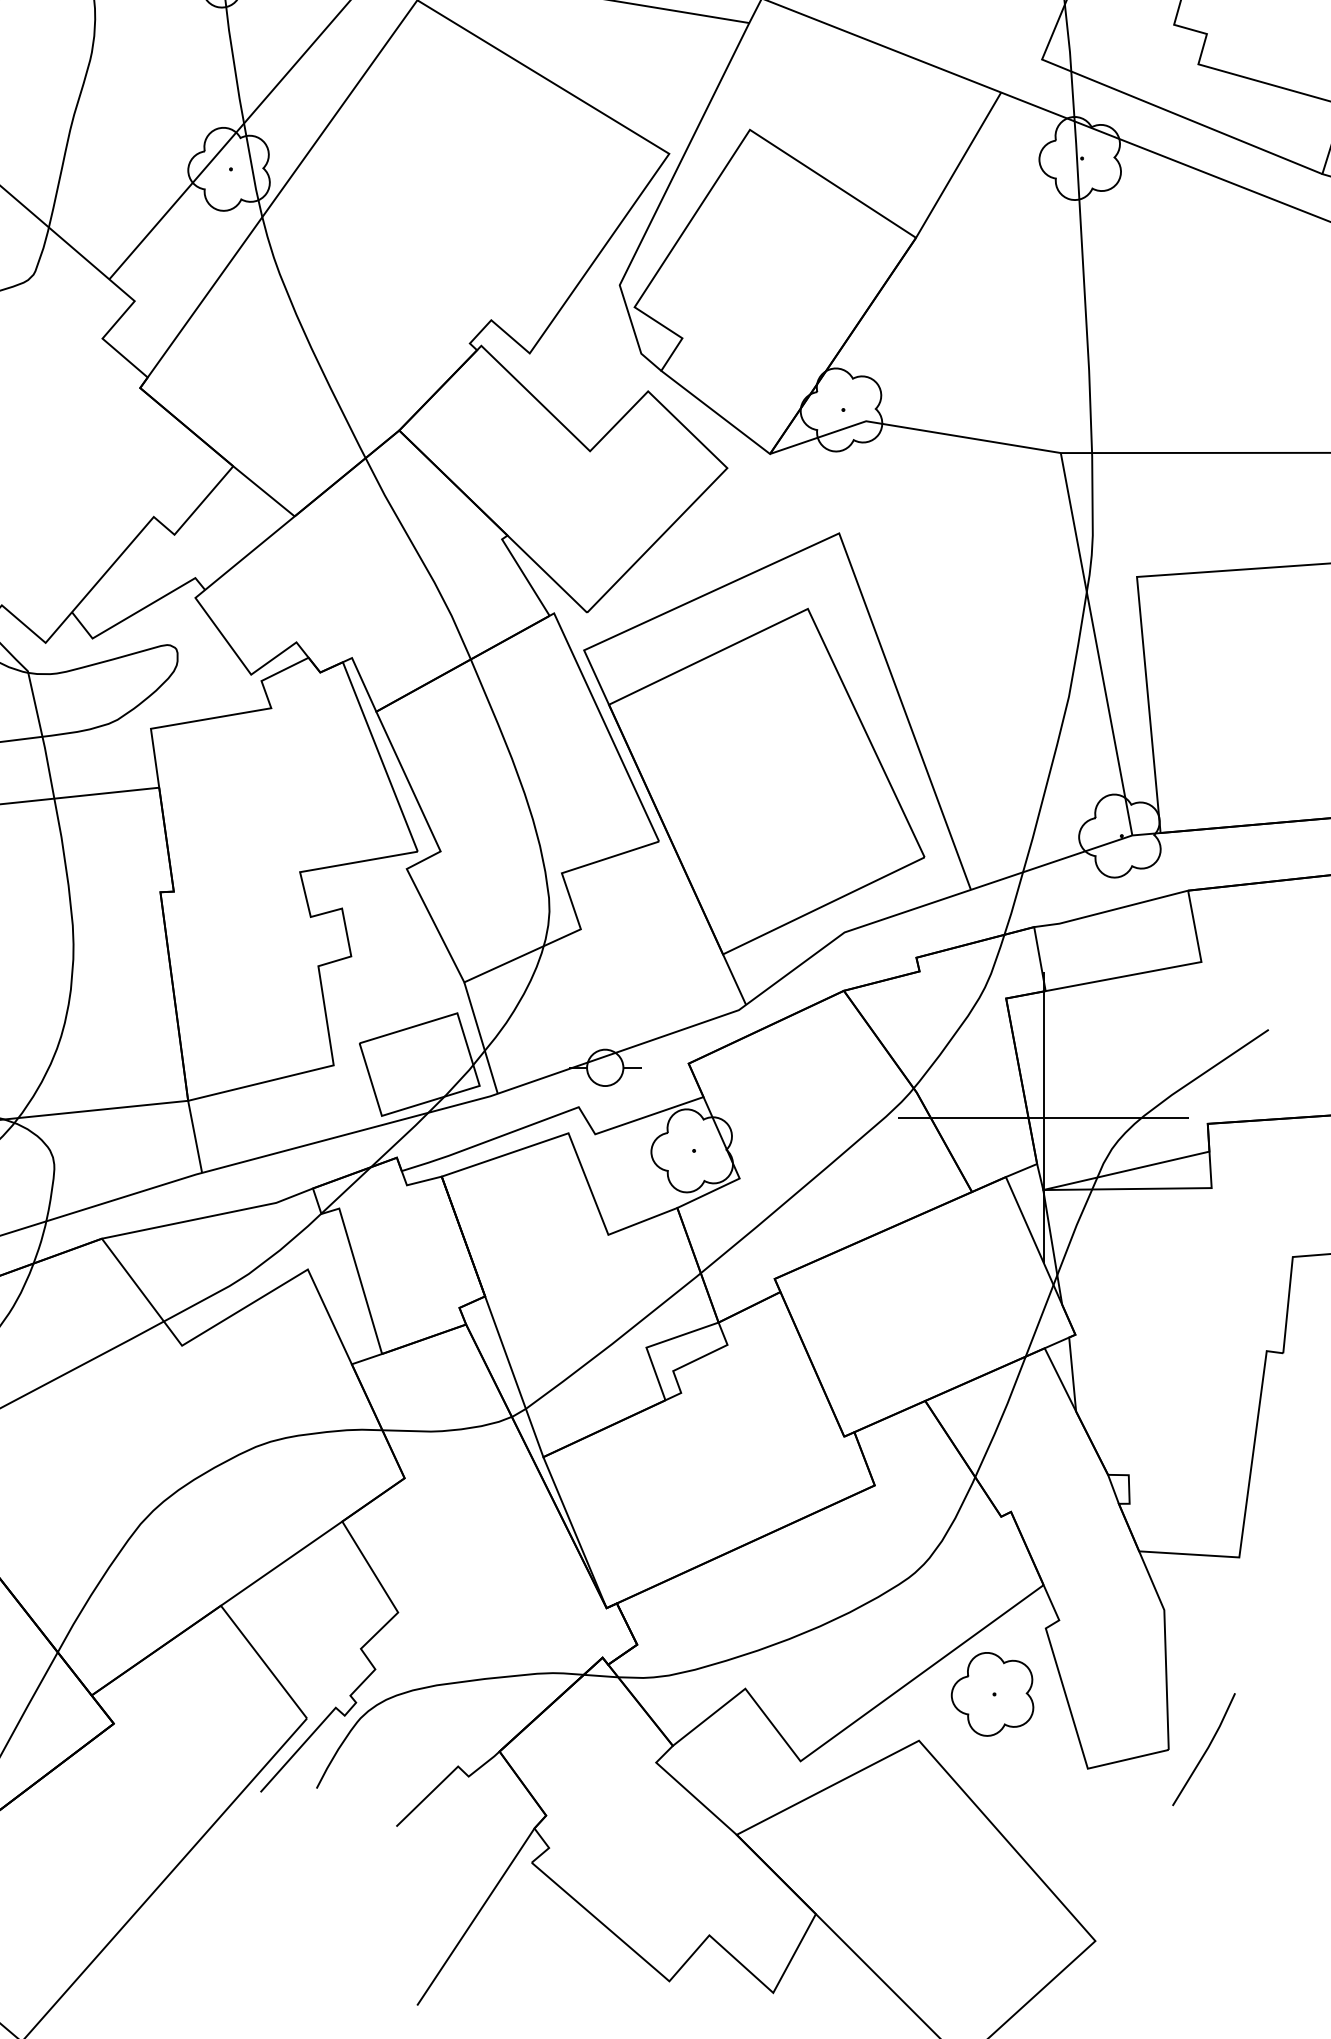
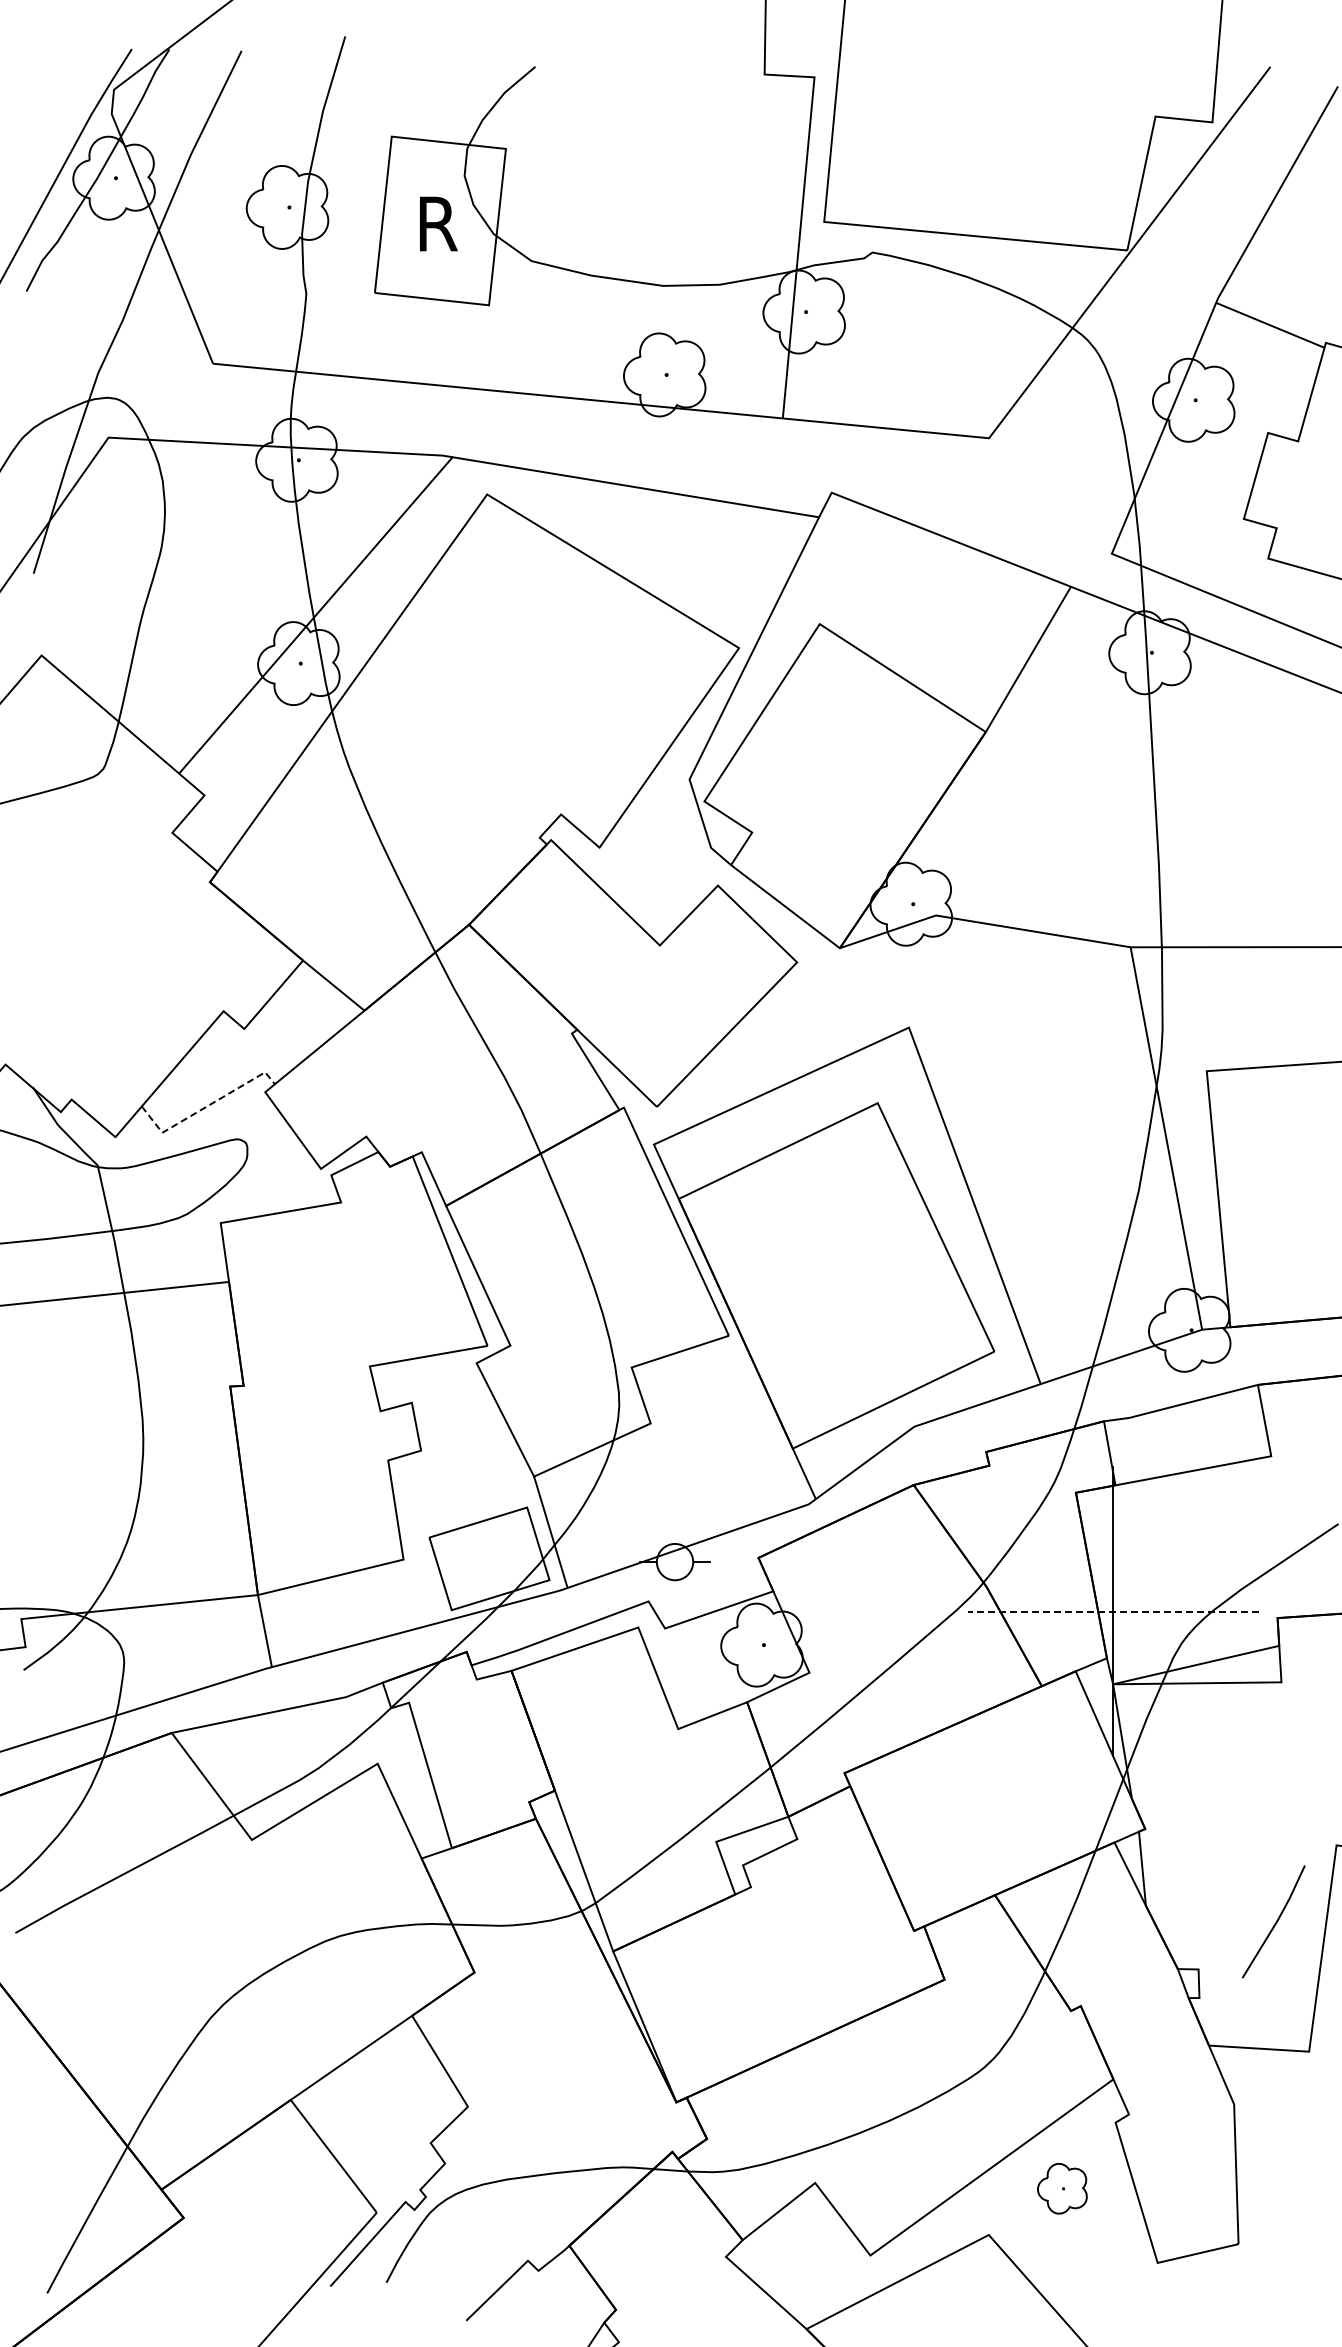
line: (136, 613) -> (206, 1107), solid -> dashed
line: (1042, 1117) -> (1112, 1611), solid -> dashed
part: (992, 1694) -> (1062, 2188), size x0.6
line: (1205, 1750) -> (1275, 1922), moved

